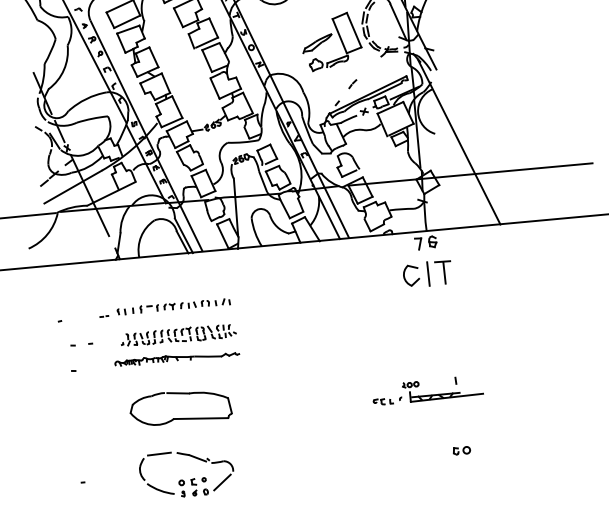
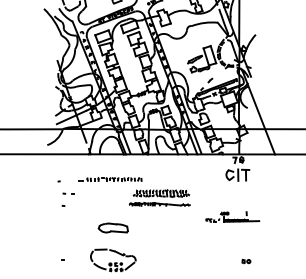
part: (175, 344) -> (159, 197), moved
part: (427, 389) -> (232, 216), moved
part: (180, 405) -> (113, 227), size x0.6

